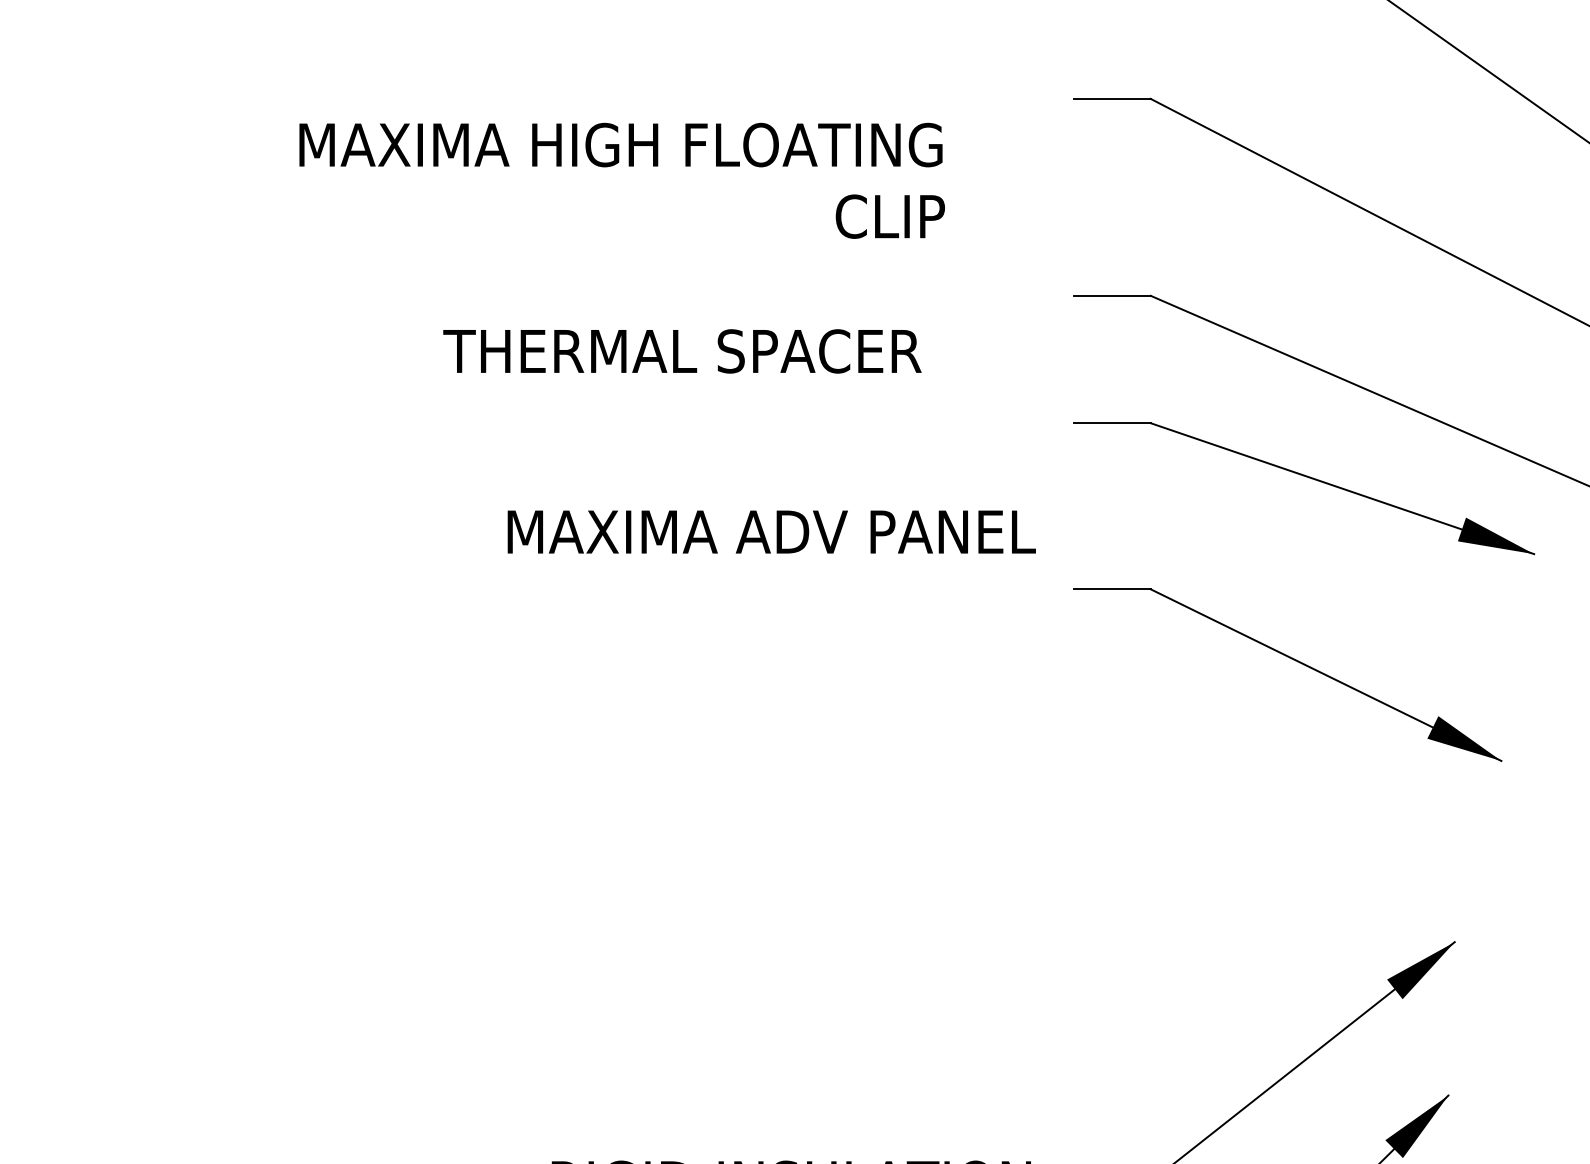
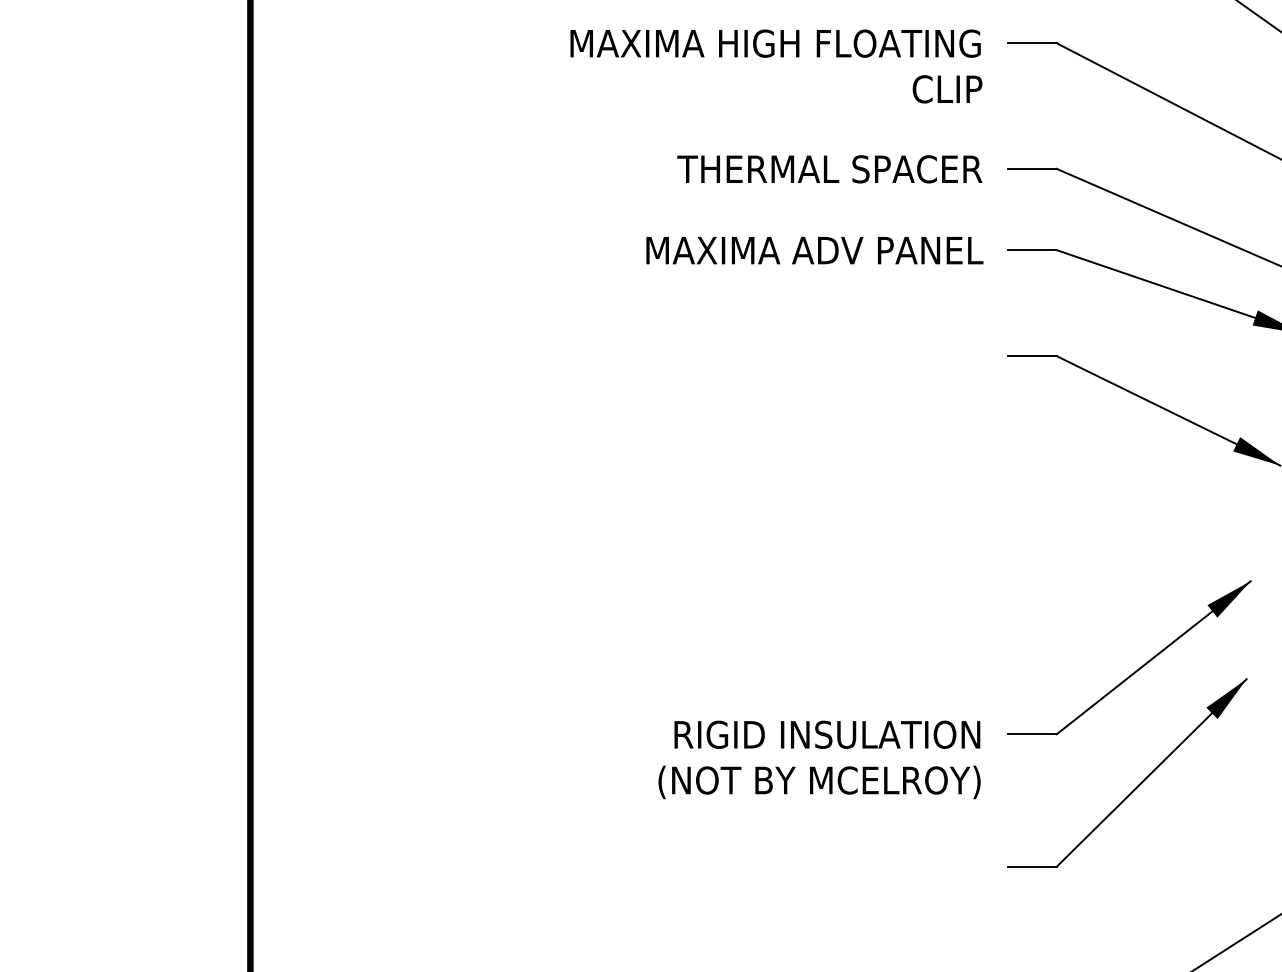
text: (622, 180) -> (776, 66), moved
text: (681, 351) -> (829, 169), moved
text: (771, 531) -> (814, 250), moved

